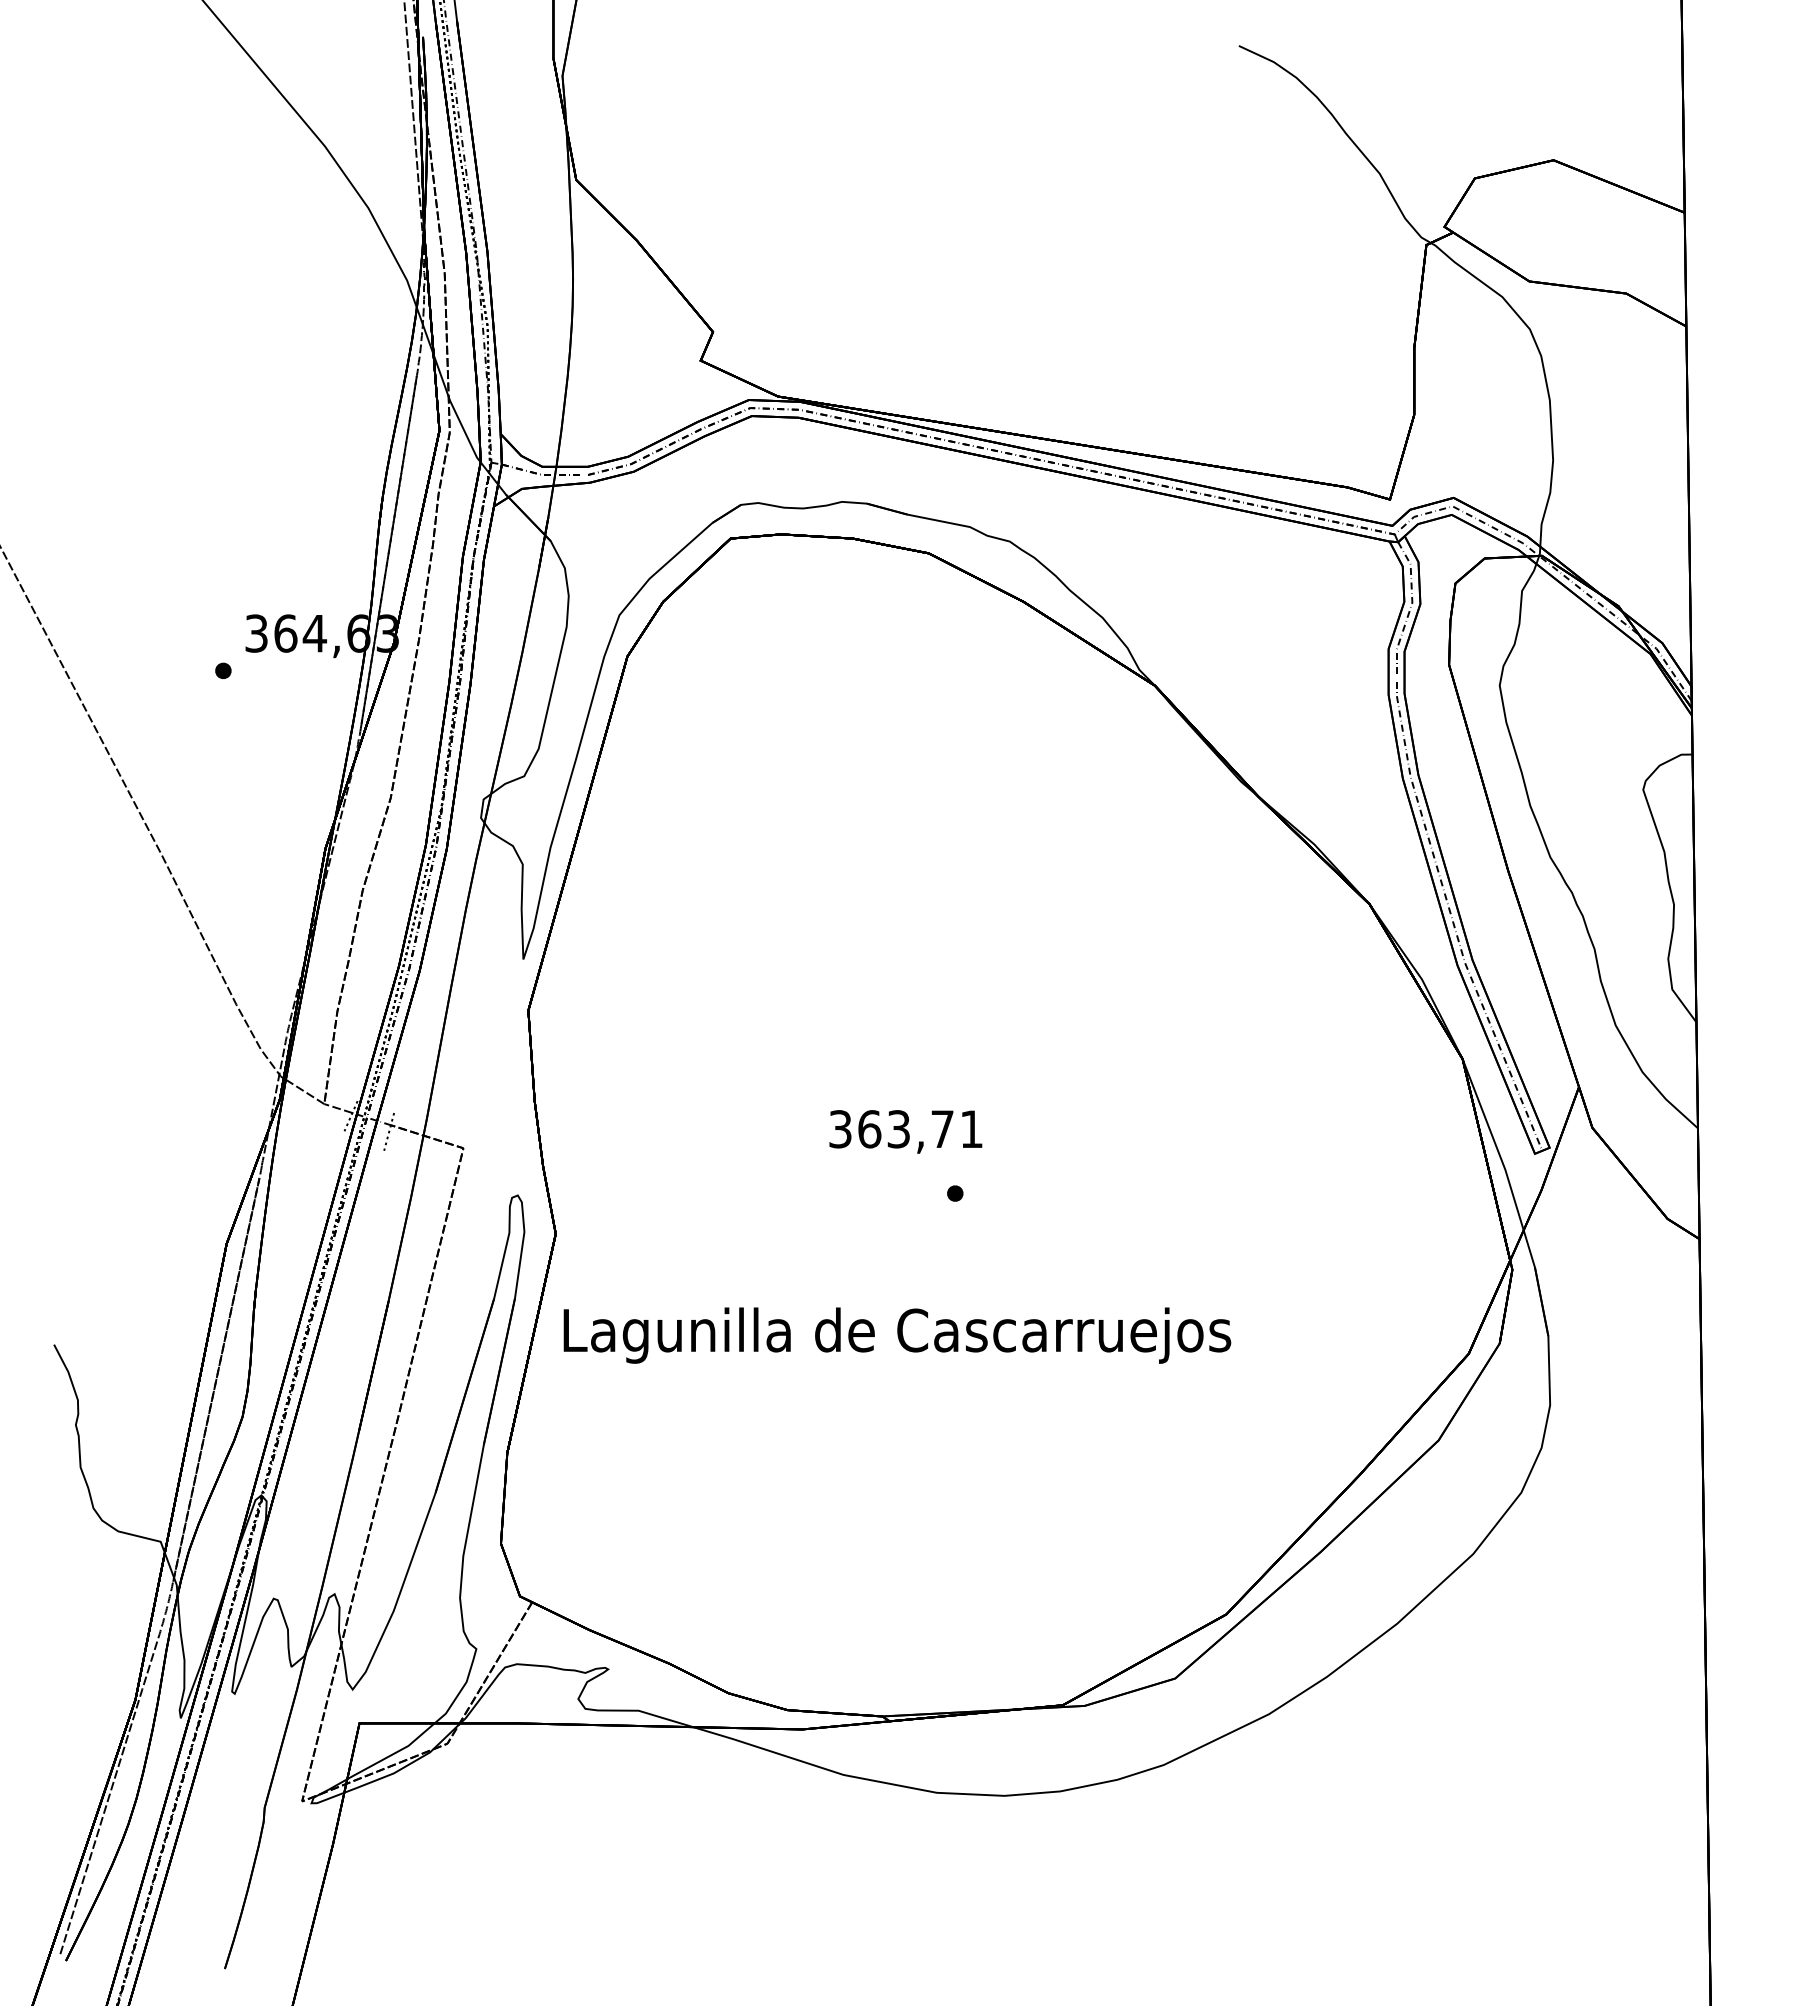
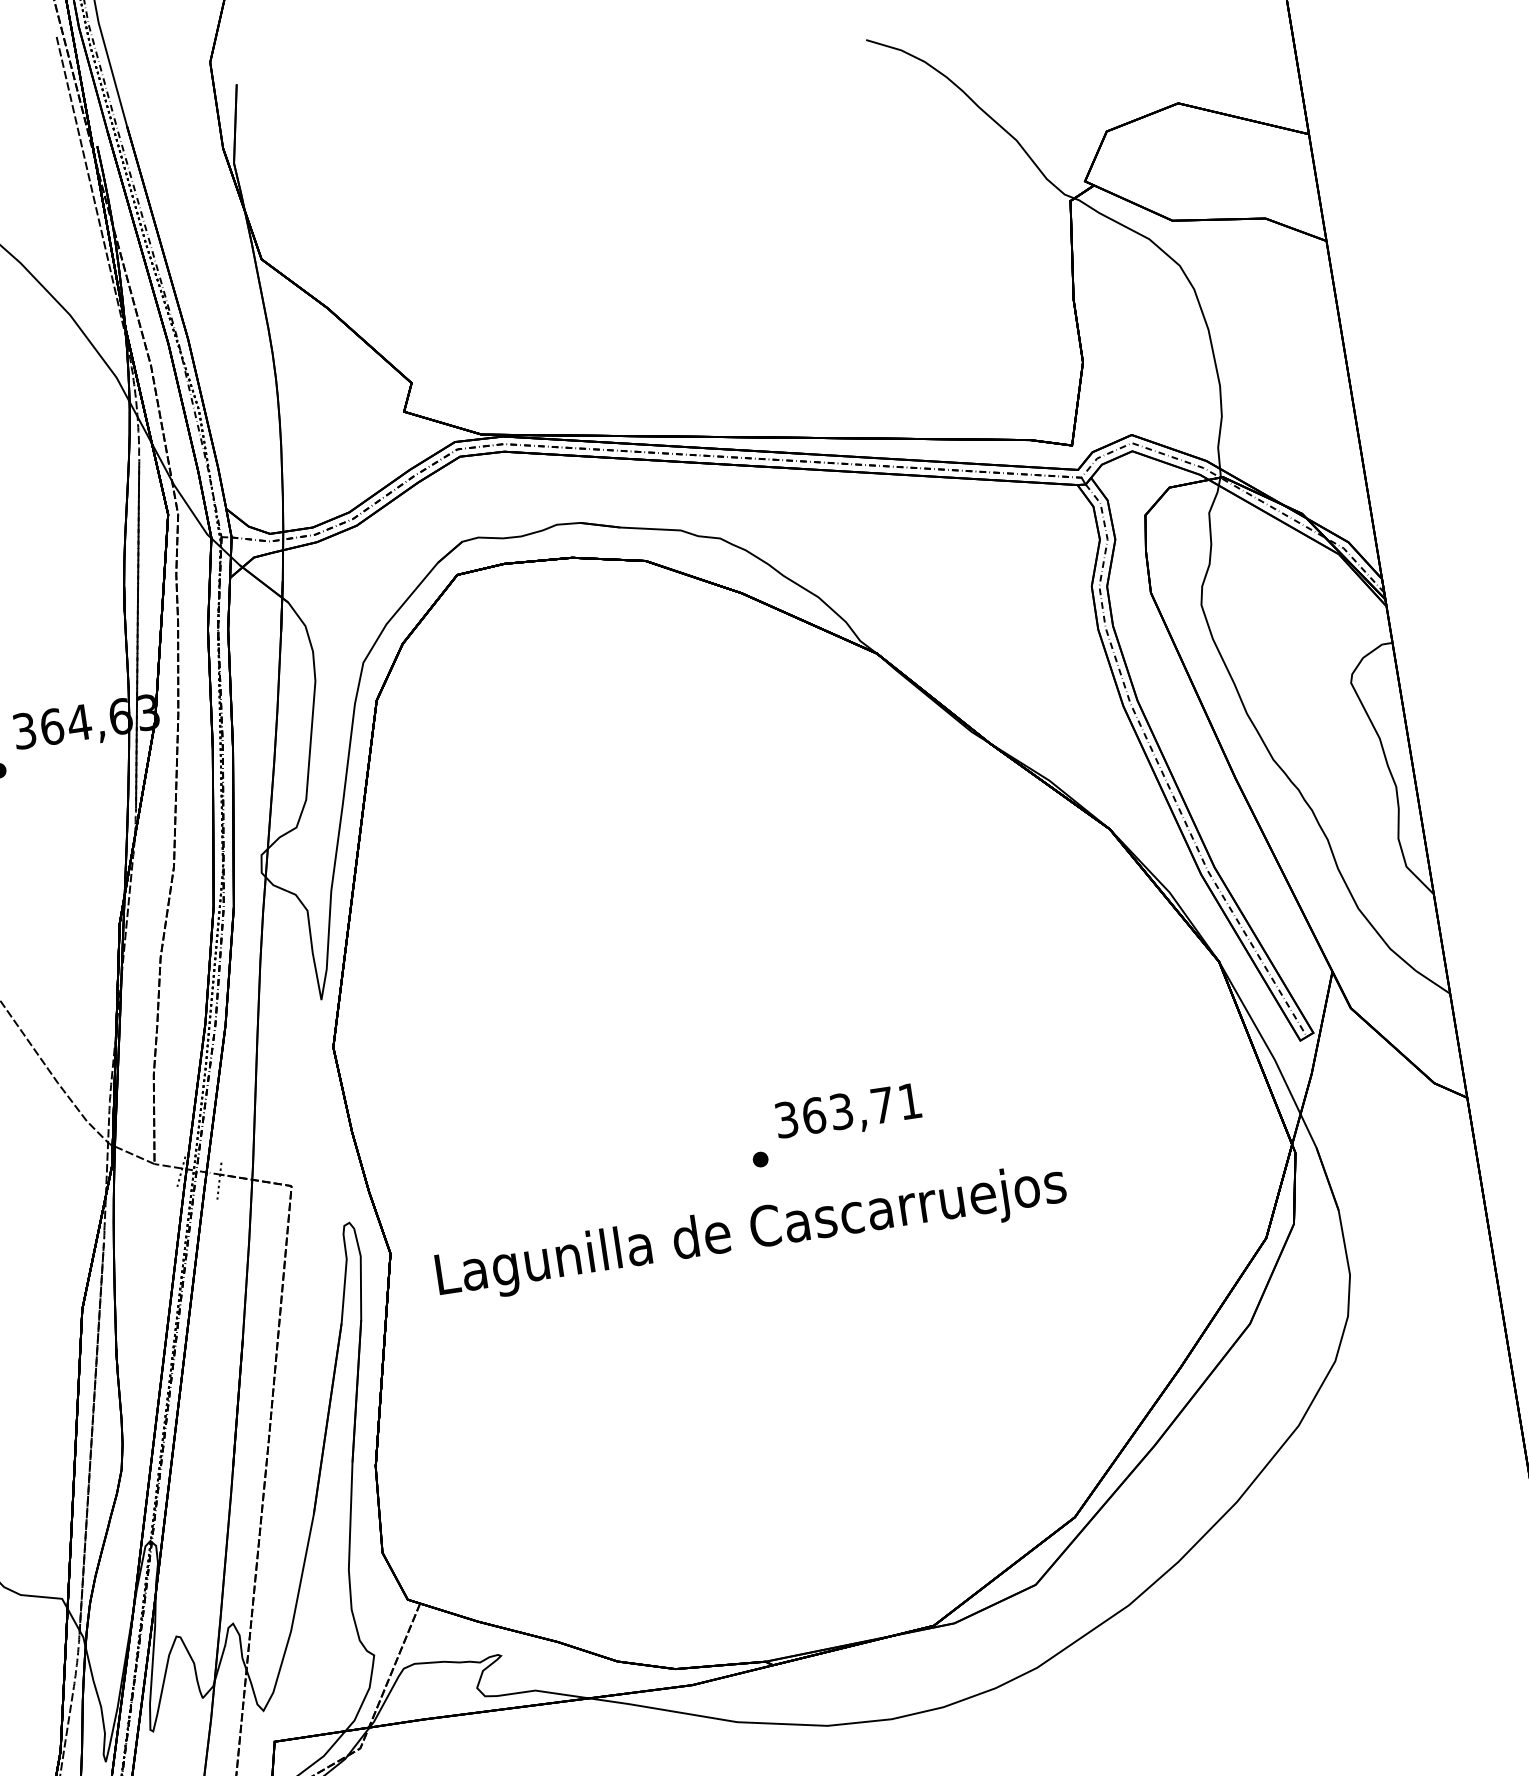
text: (905, 1131) -> (848, 1112), moved
text: (897, 1335) -> (751, 1232), moved

